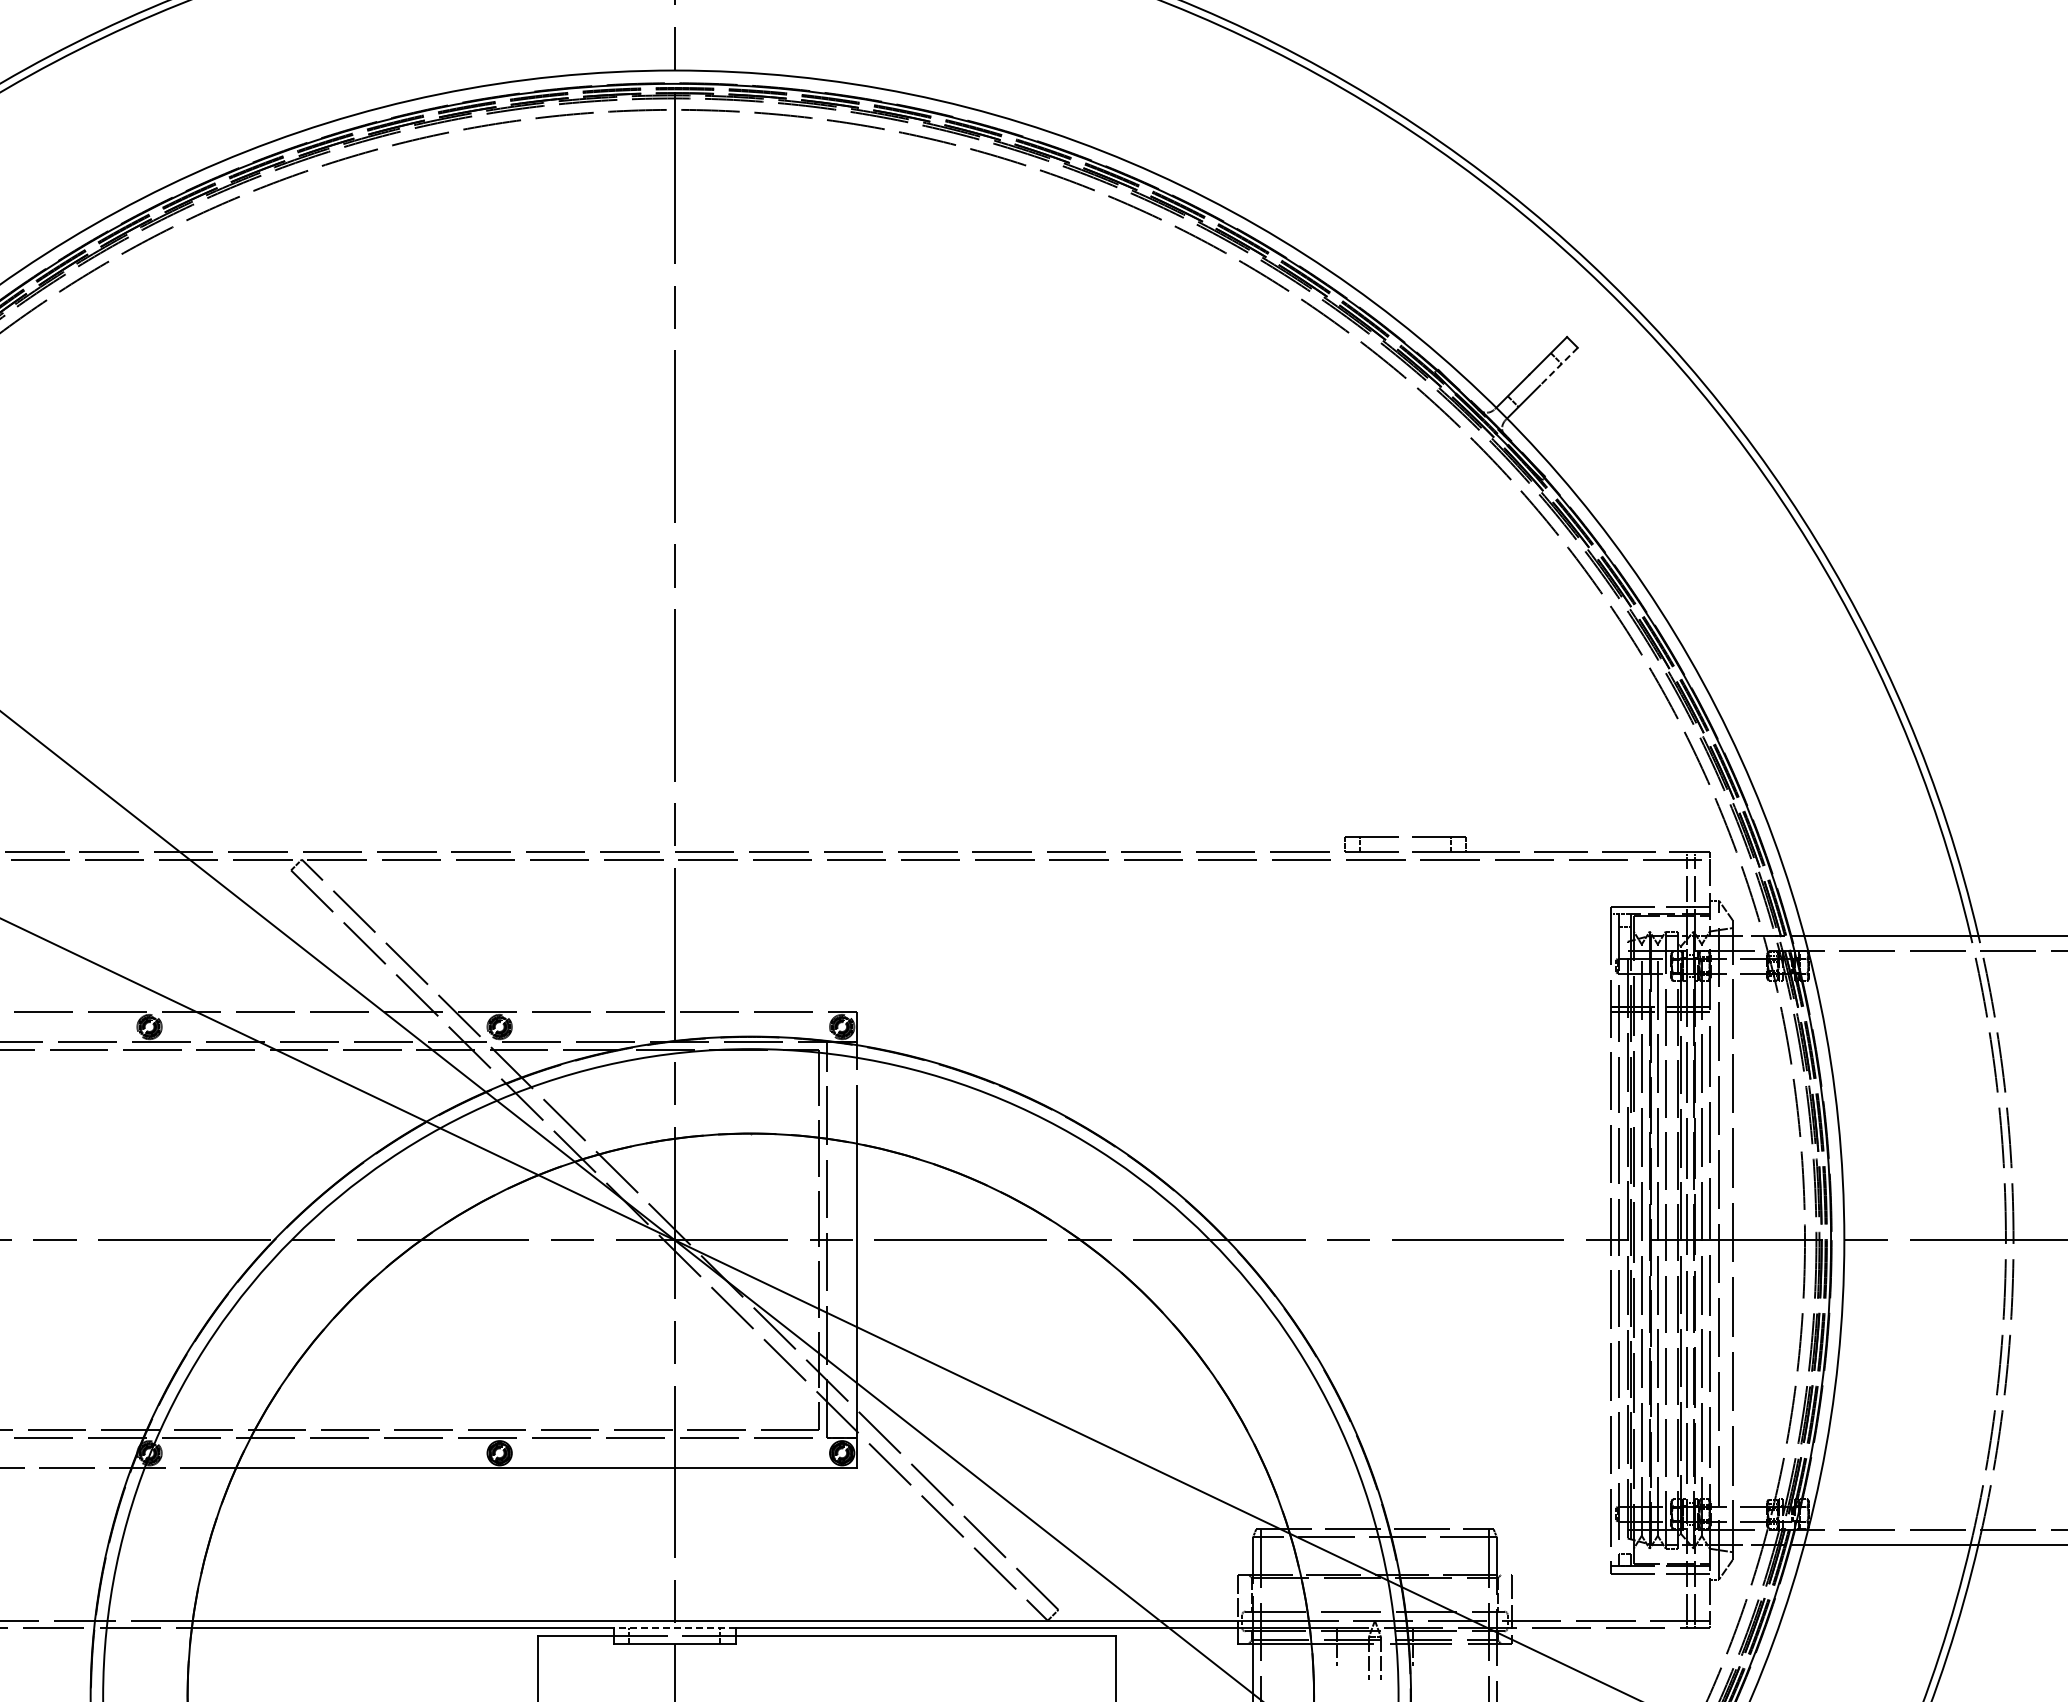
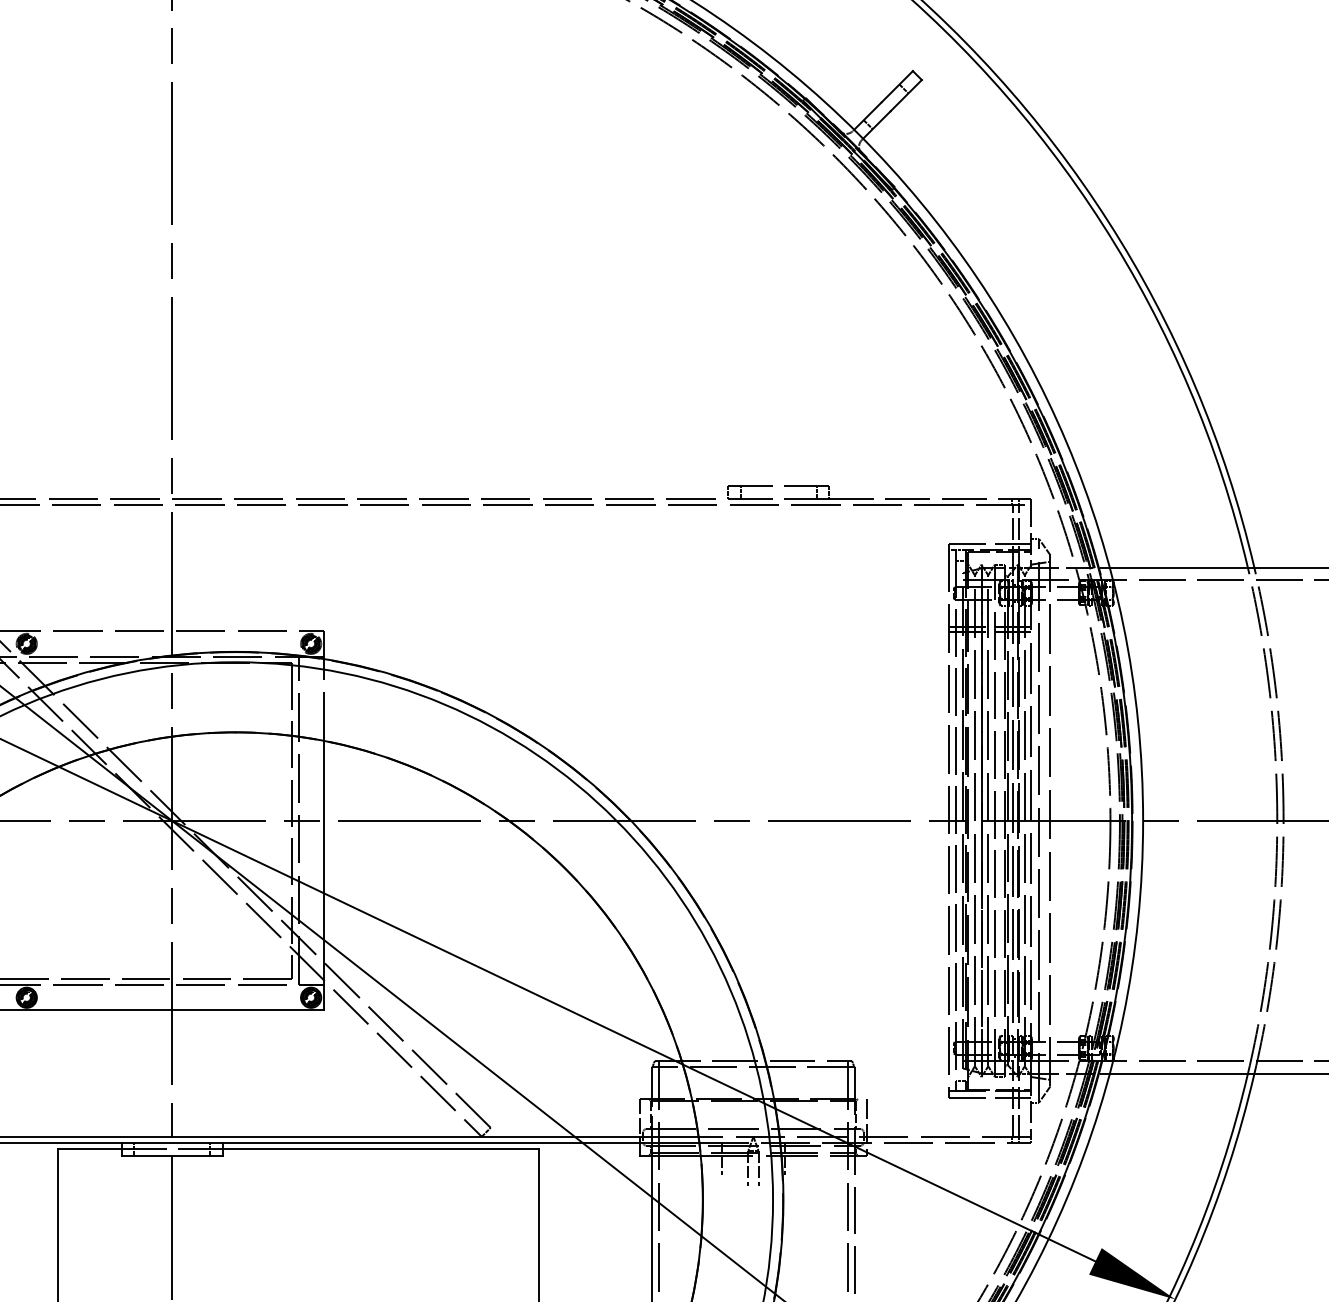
line: (1558, 366) -> (905, 95), dashed -> solid
line: (674, 1628) -> (171, 1143), dashed -> solid

